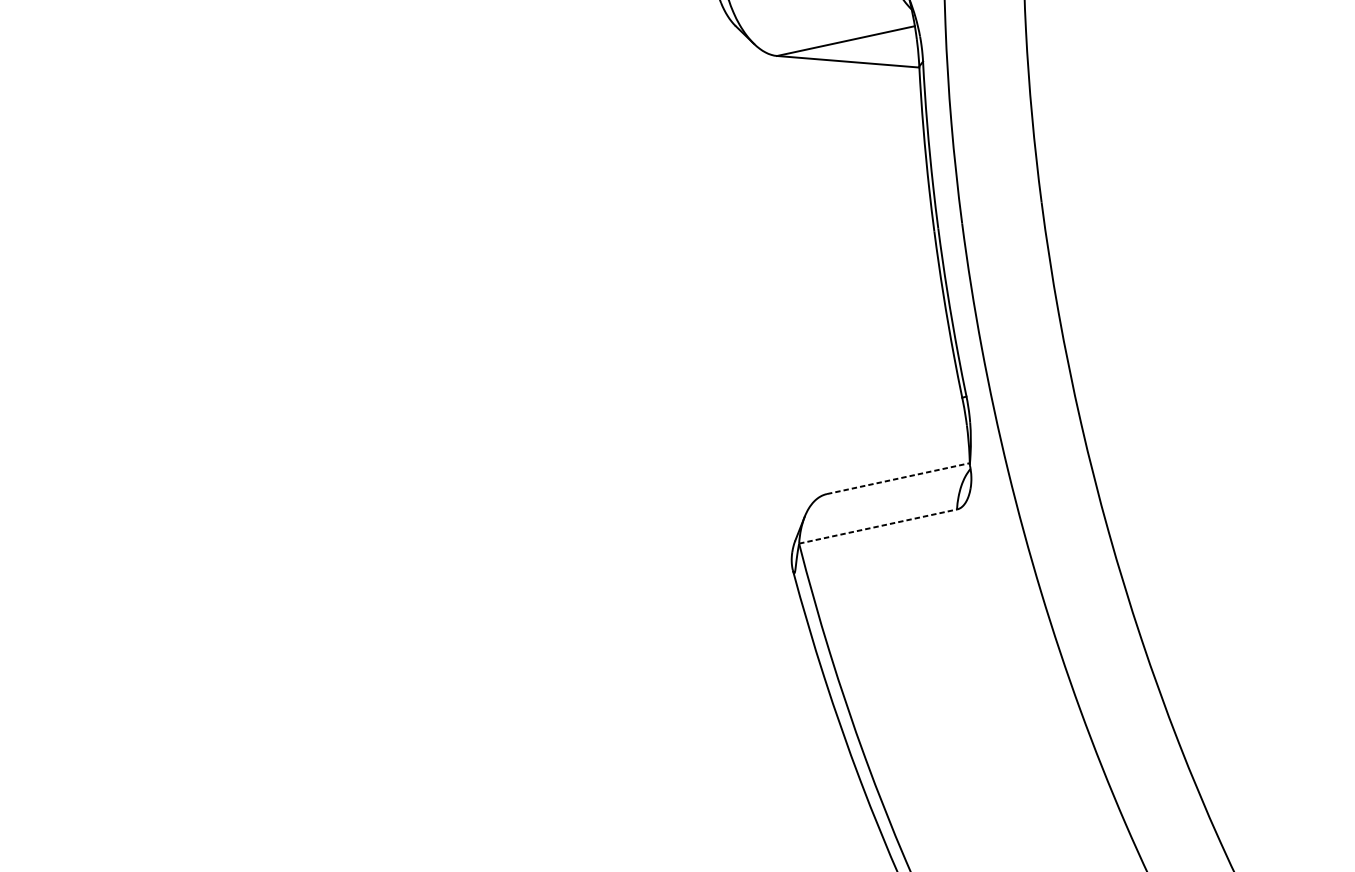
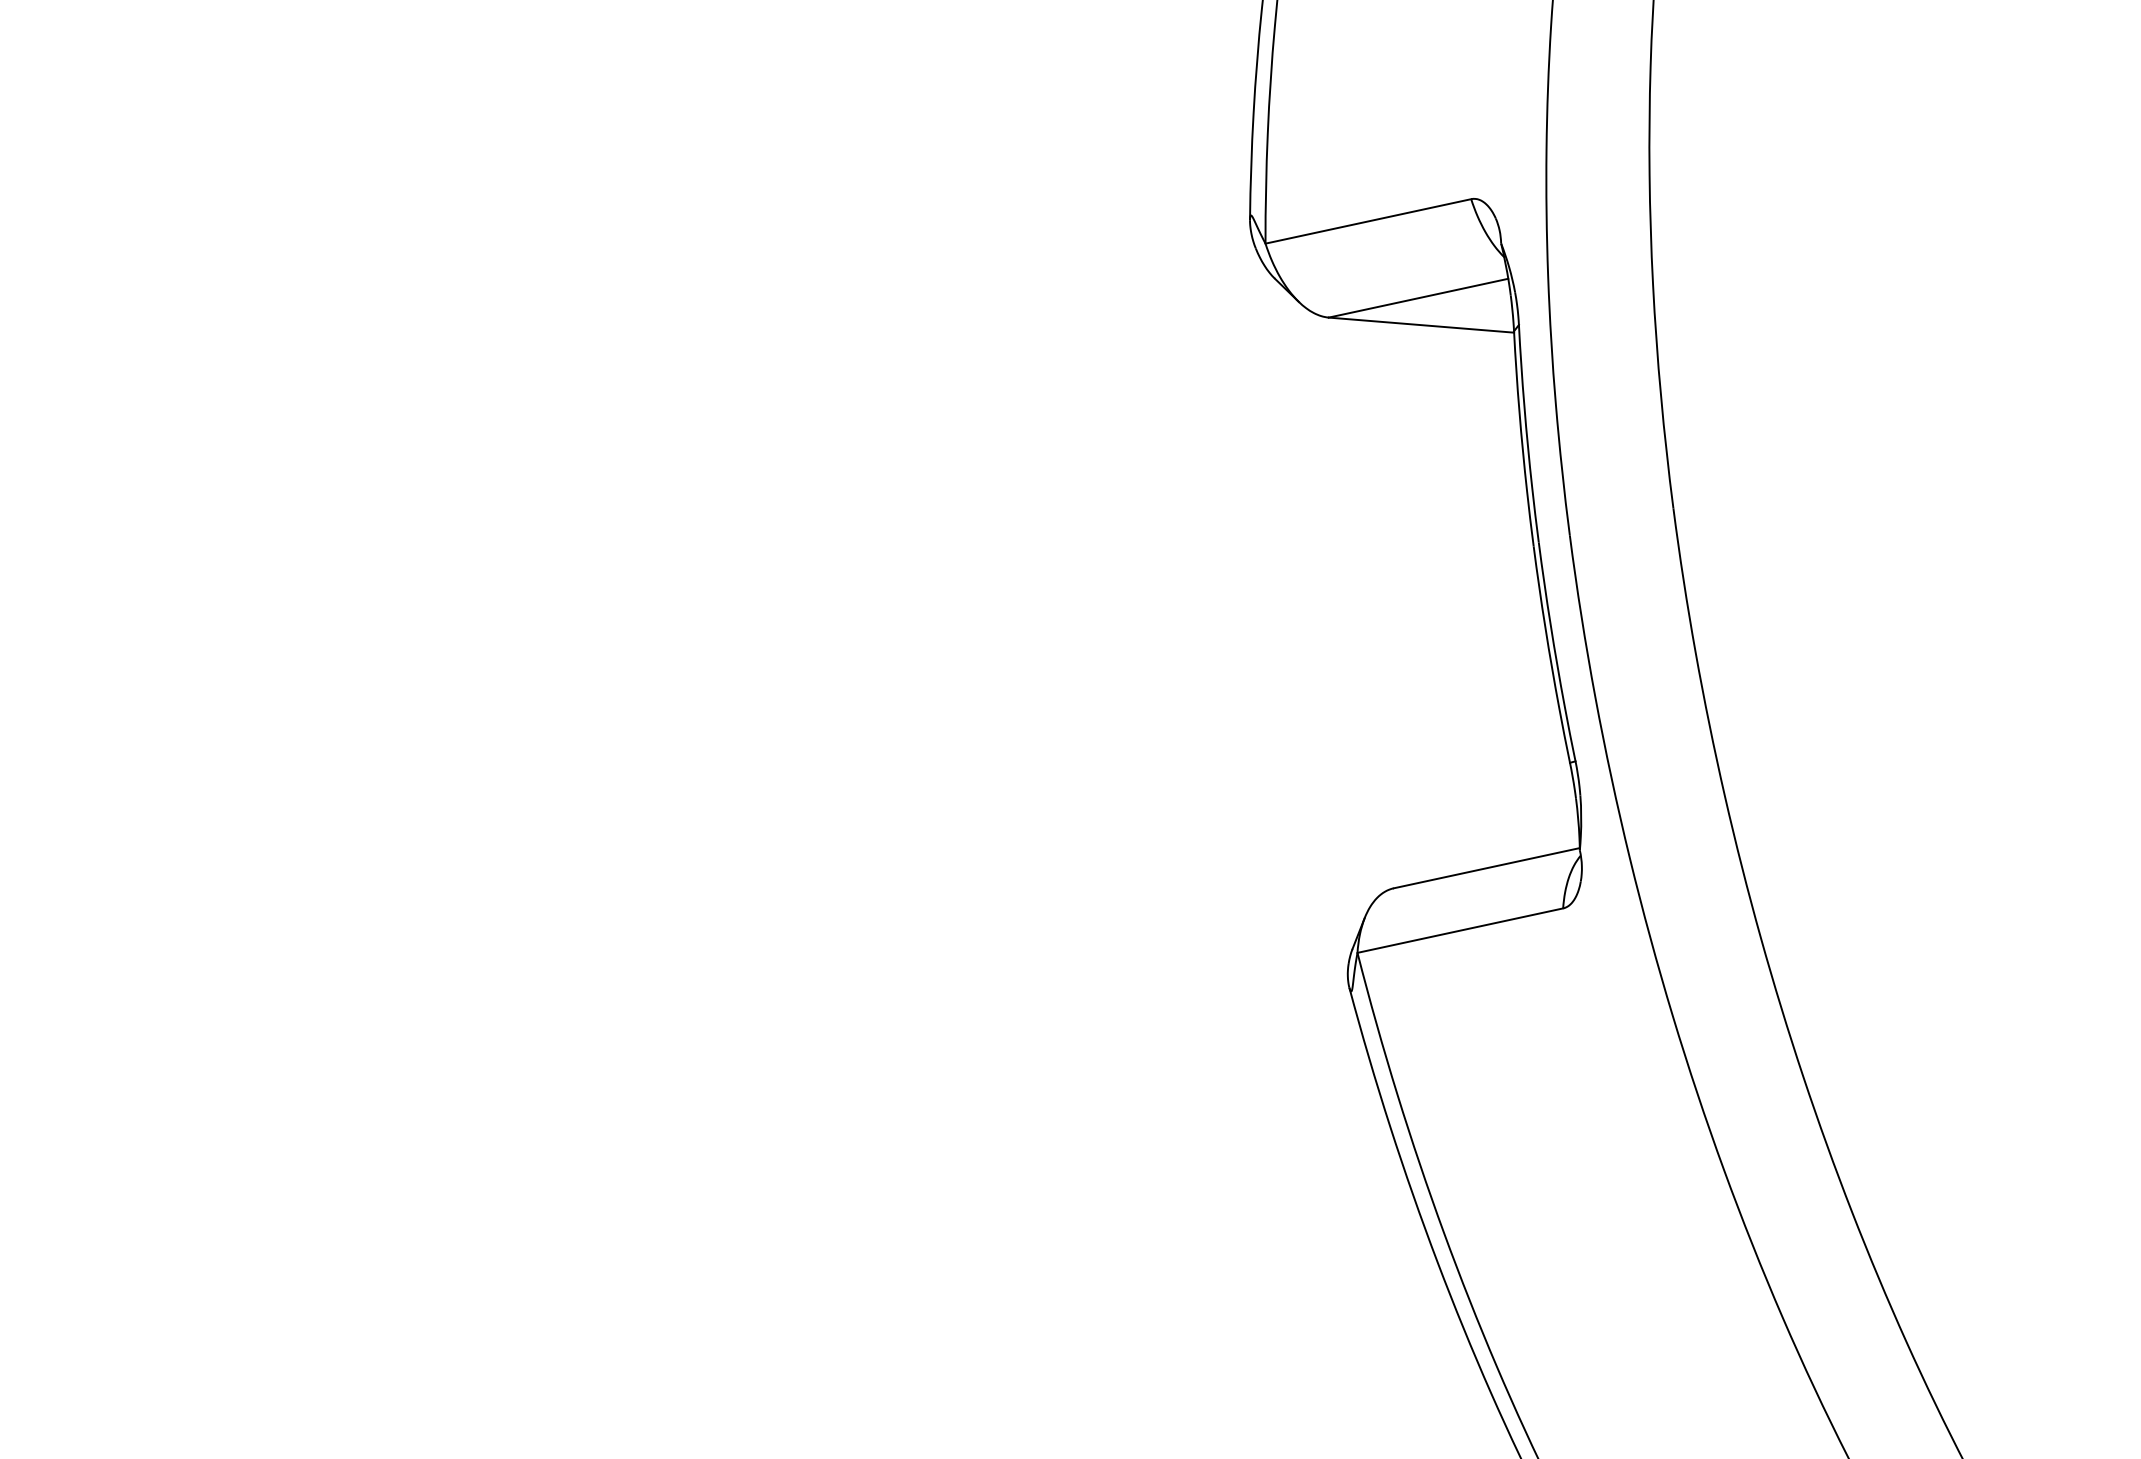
line: (898, 478) -> (1487, 868), dashed -> solid
line: (878, 526) -> (1460, 930), dashed -> solid

